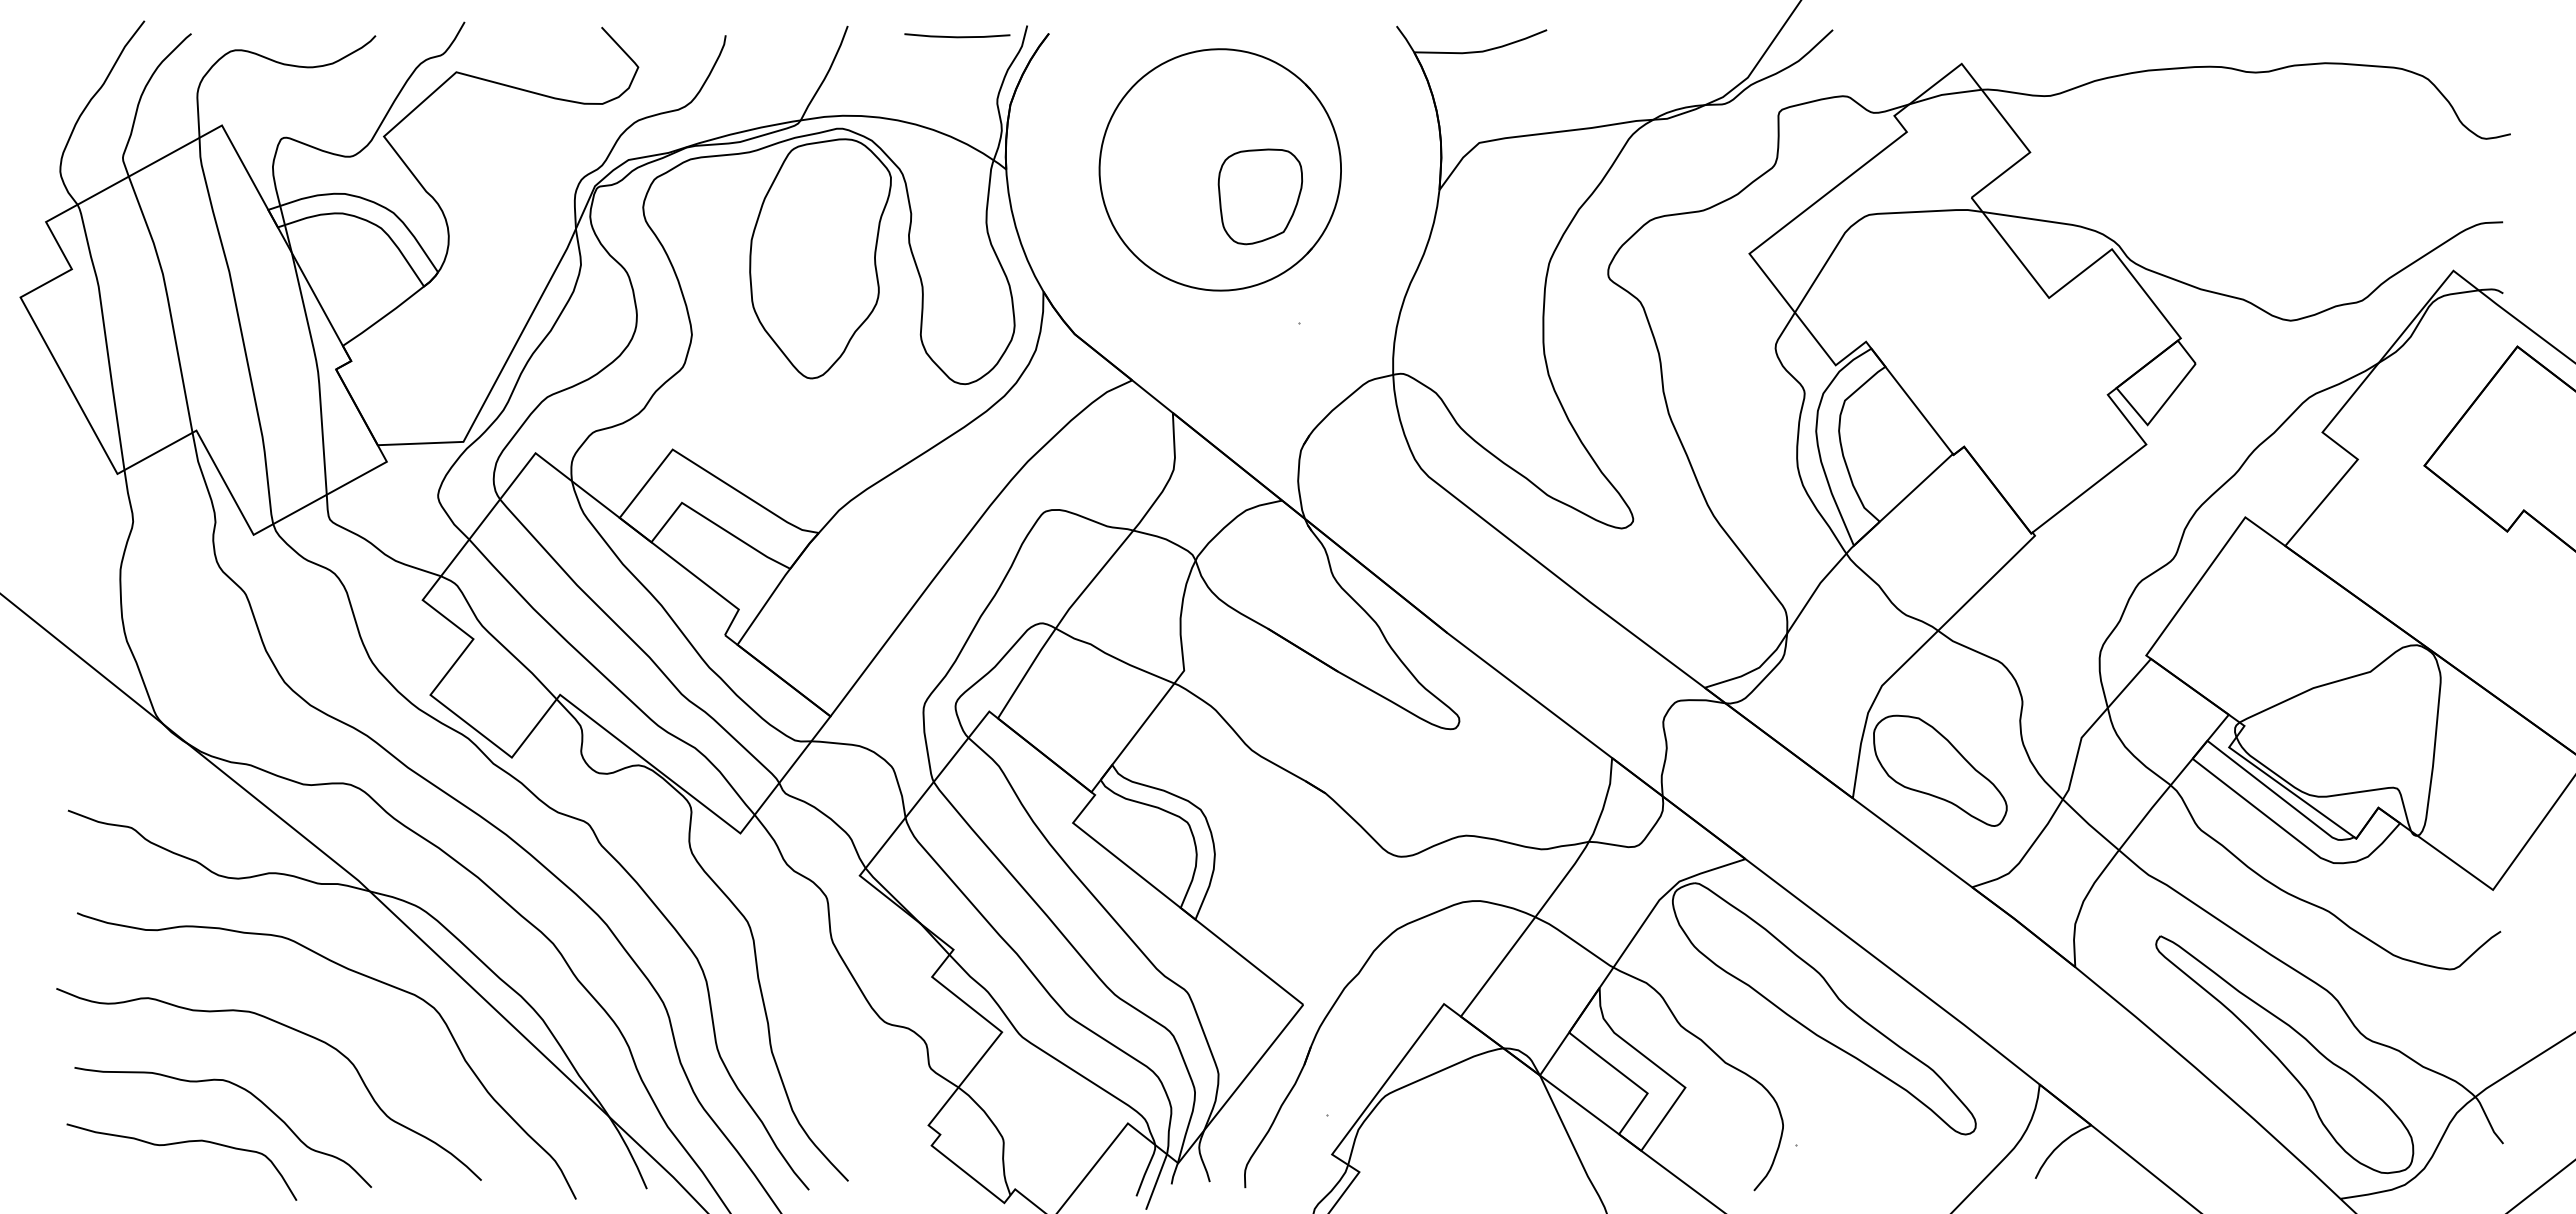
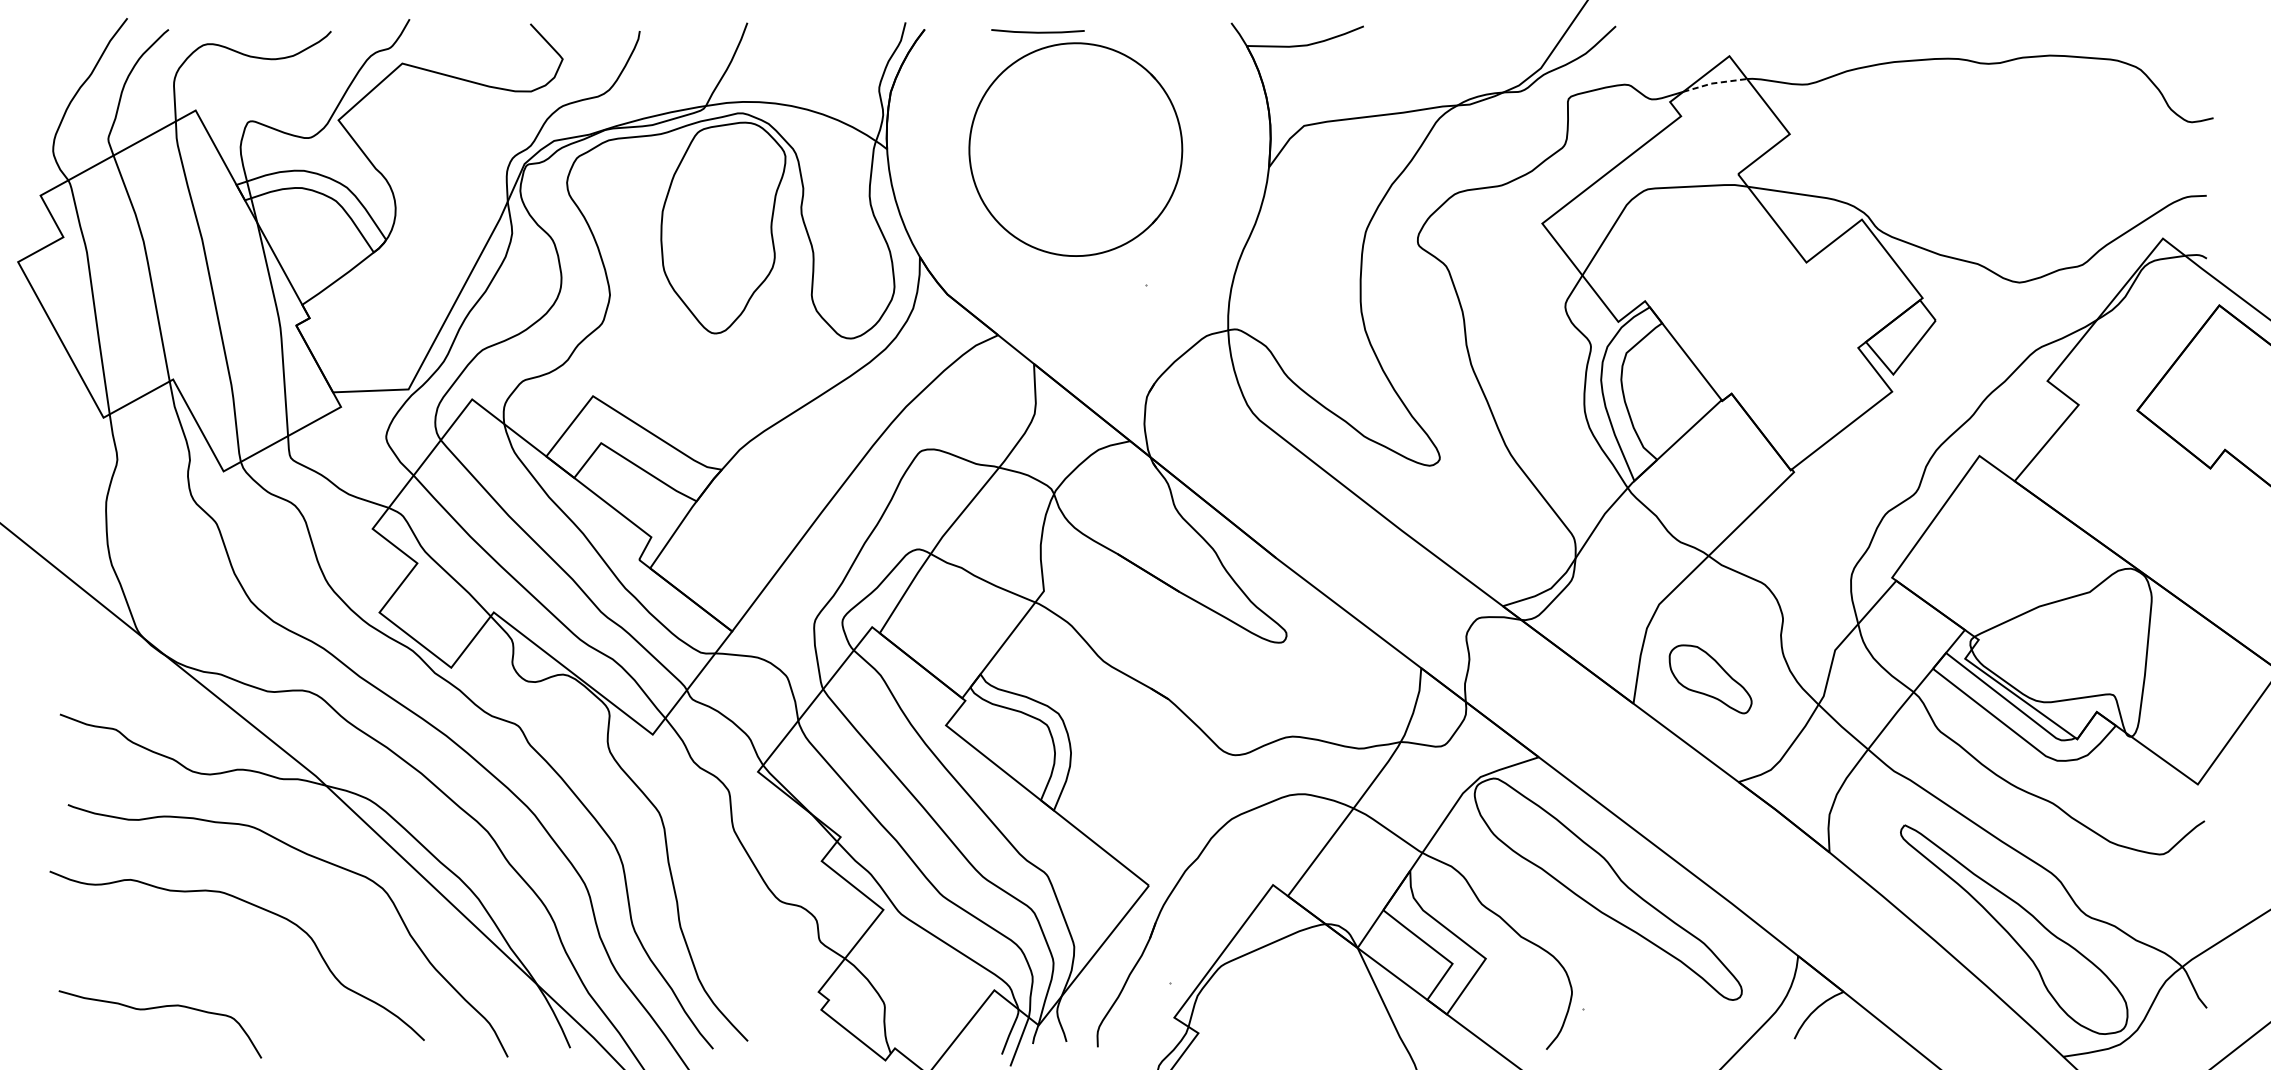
line: (957, 36) -> (1038, 32), moved
line: (1944, 94) -> (1714, 83), solid -> dashed
part: (1260, 196) -> (1111, 173), removed
part: (1940, 770) -> (1710, 679), size x0.7
curve: (242, 1089) -> (213, 960), removed

